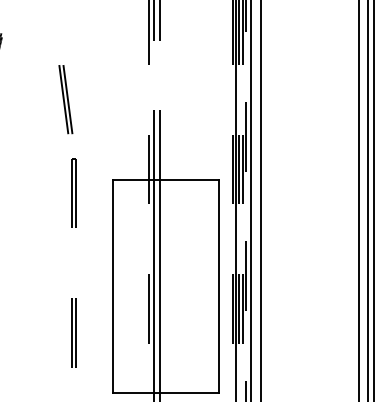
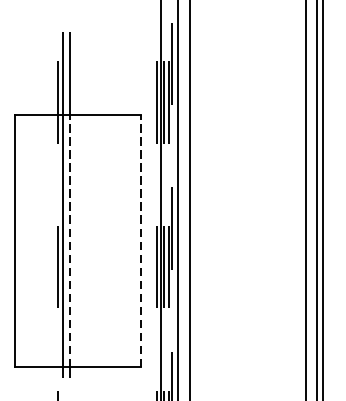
line: (159, 286) -> (70, 240), solid -> dashed
line: (219, 286) -> (141, 240), solid -> dashed

